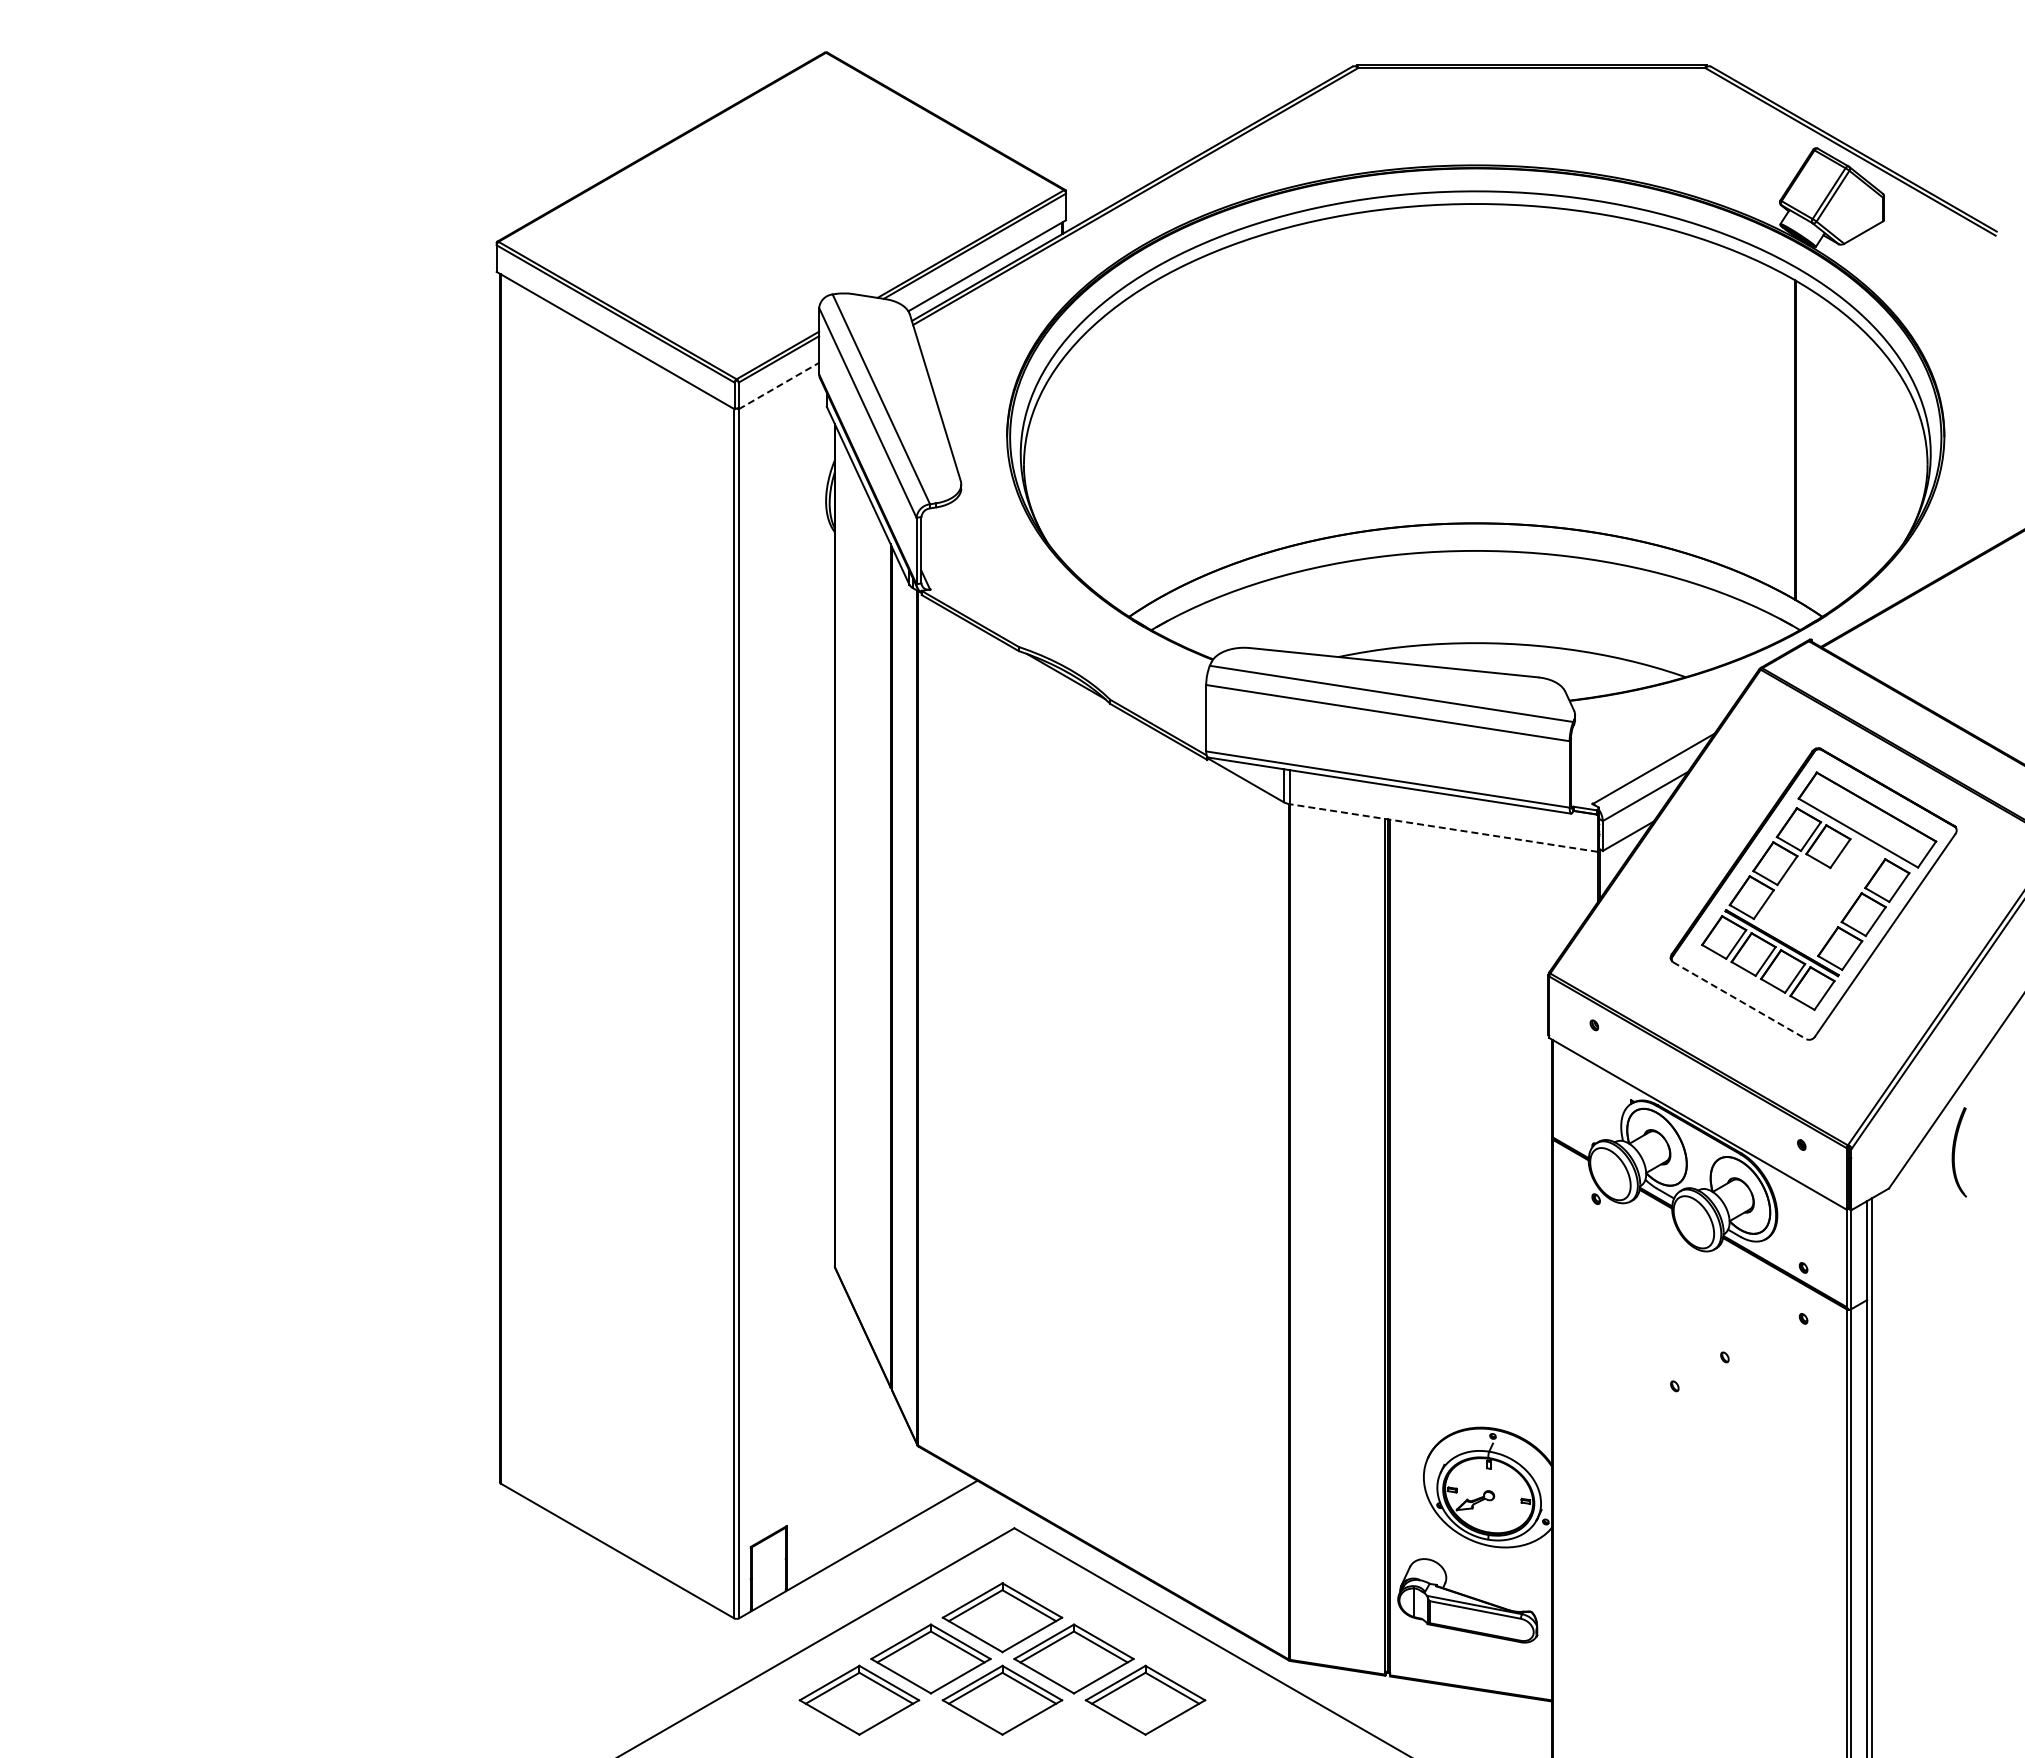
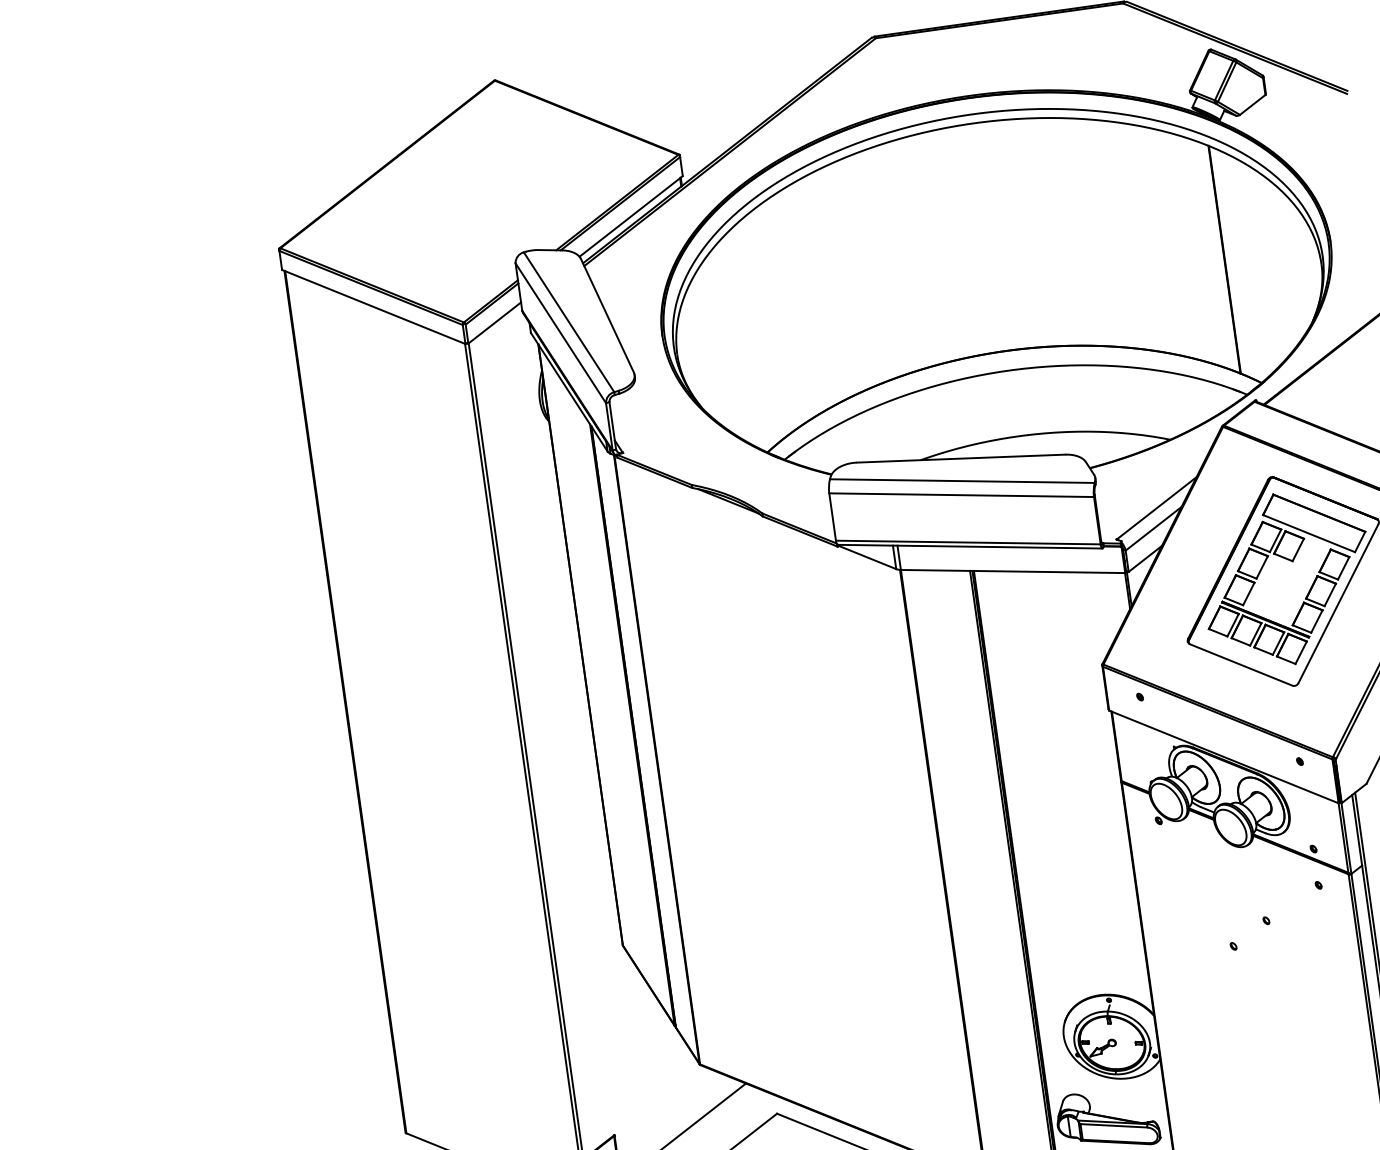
line: (779, 385) -> (495, 322), dashed -> solid
line: (1443, 828) -> (1012, 571), dashed -> solid
line: (1740, 1001) -> (1241, 665), dashed -> solid

